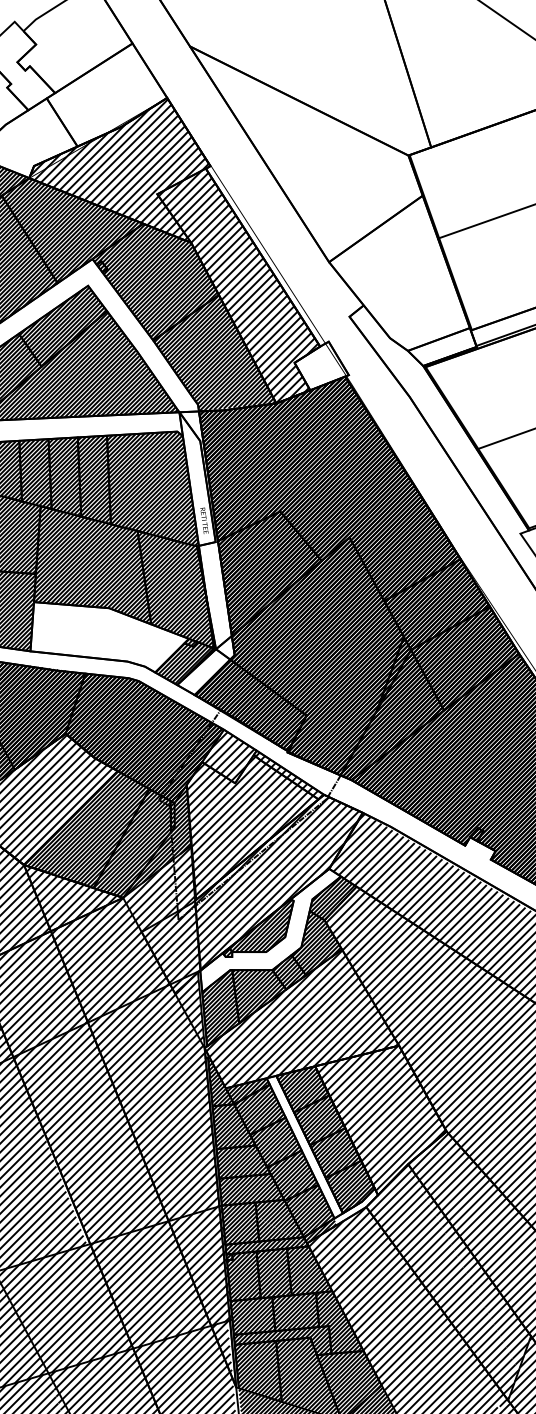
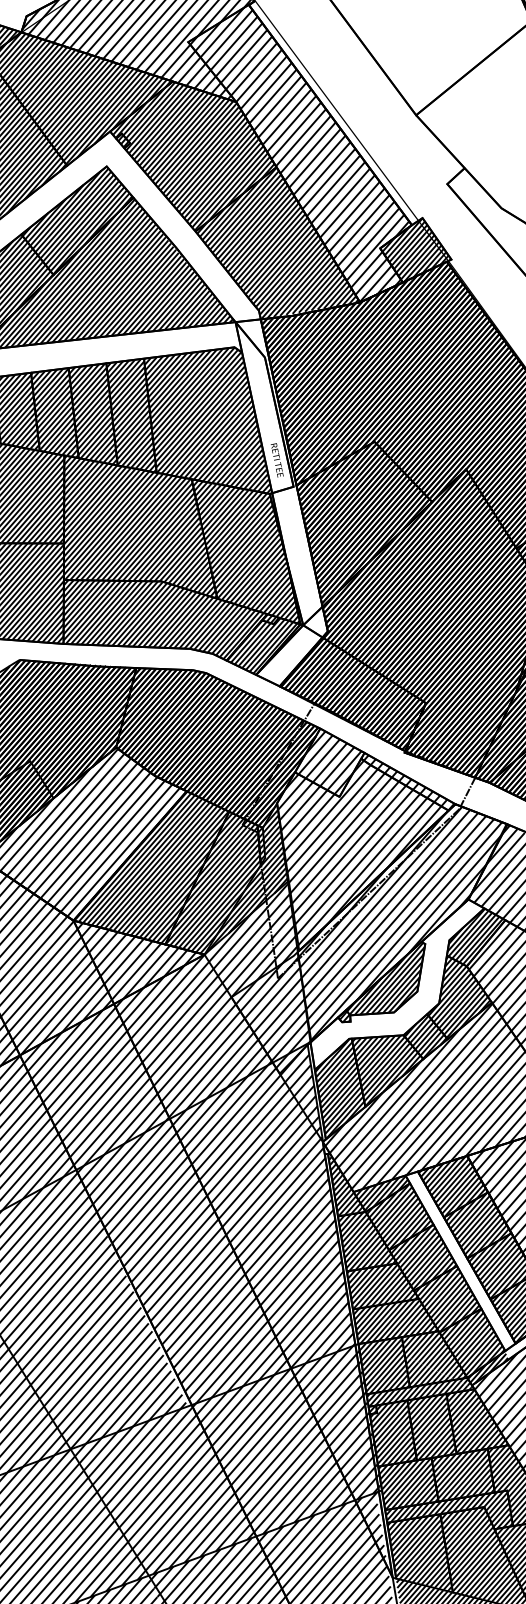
hatch: (321, 365) -> (415, 249), added
hatch: (108, 636) -> (163, 618), added

